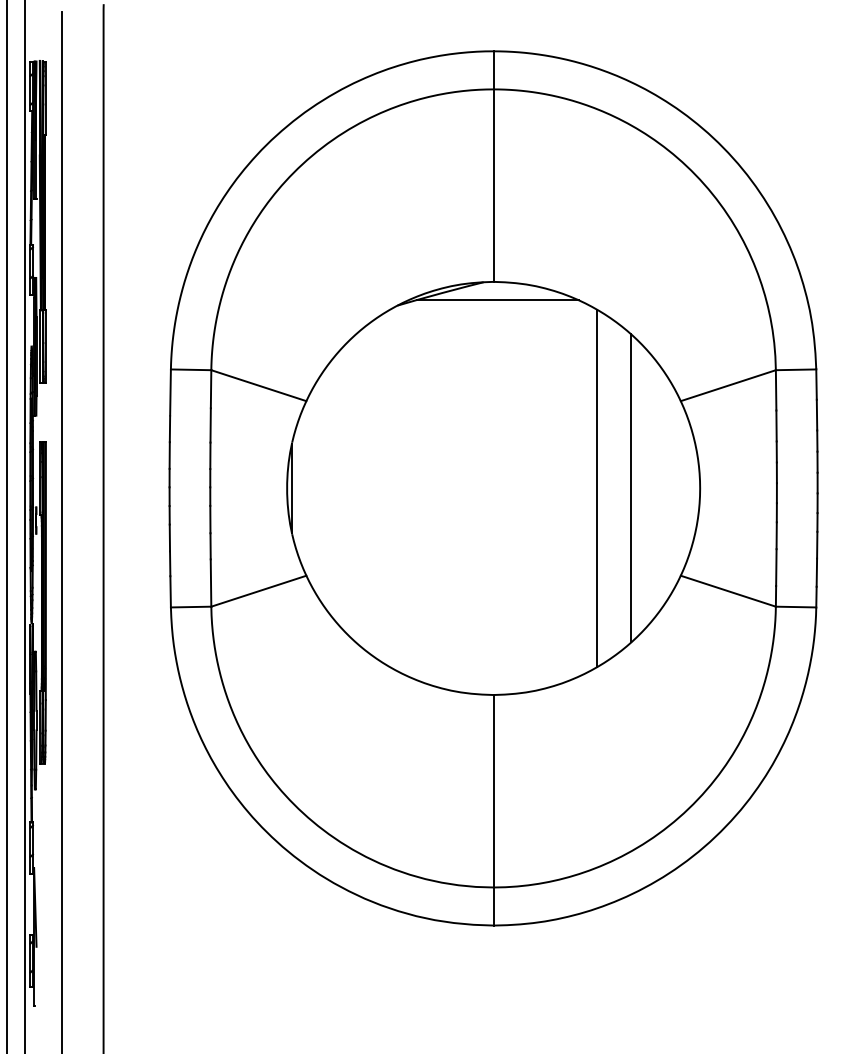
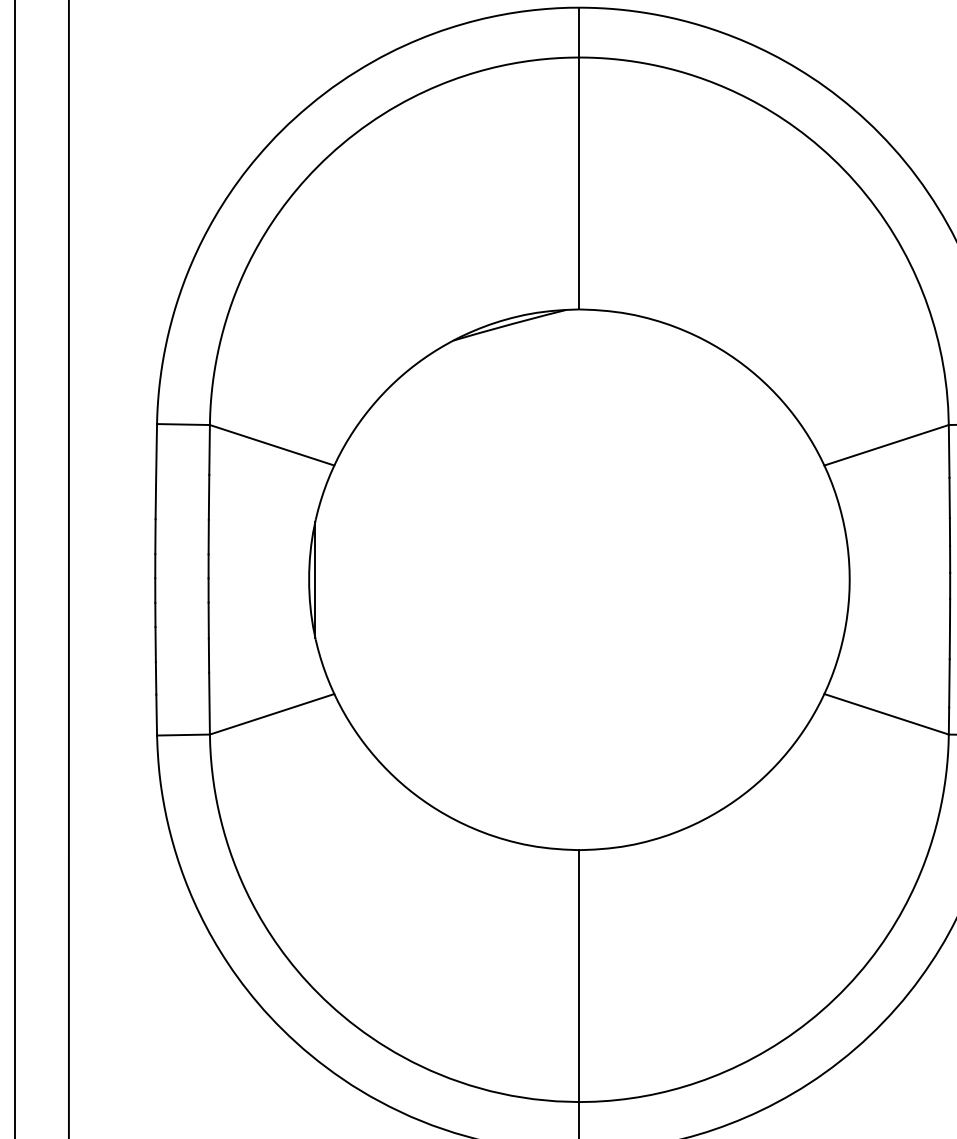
line: (497, 300) -> (584, 333), removed
line: (596, 488) -> (714, 579), removed
line: (631, 488) -> (759, 579), removed

